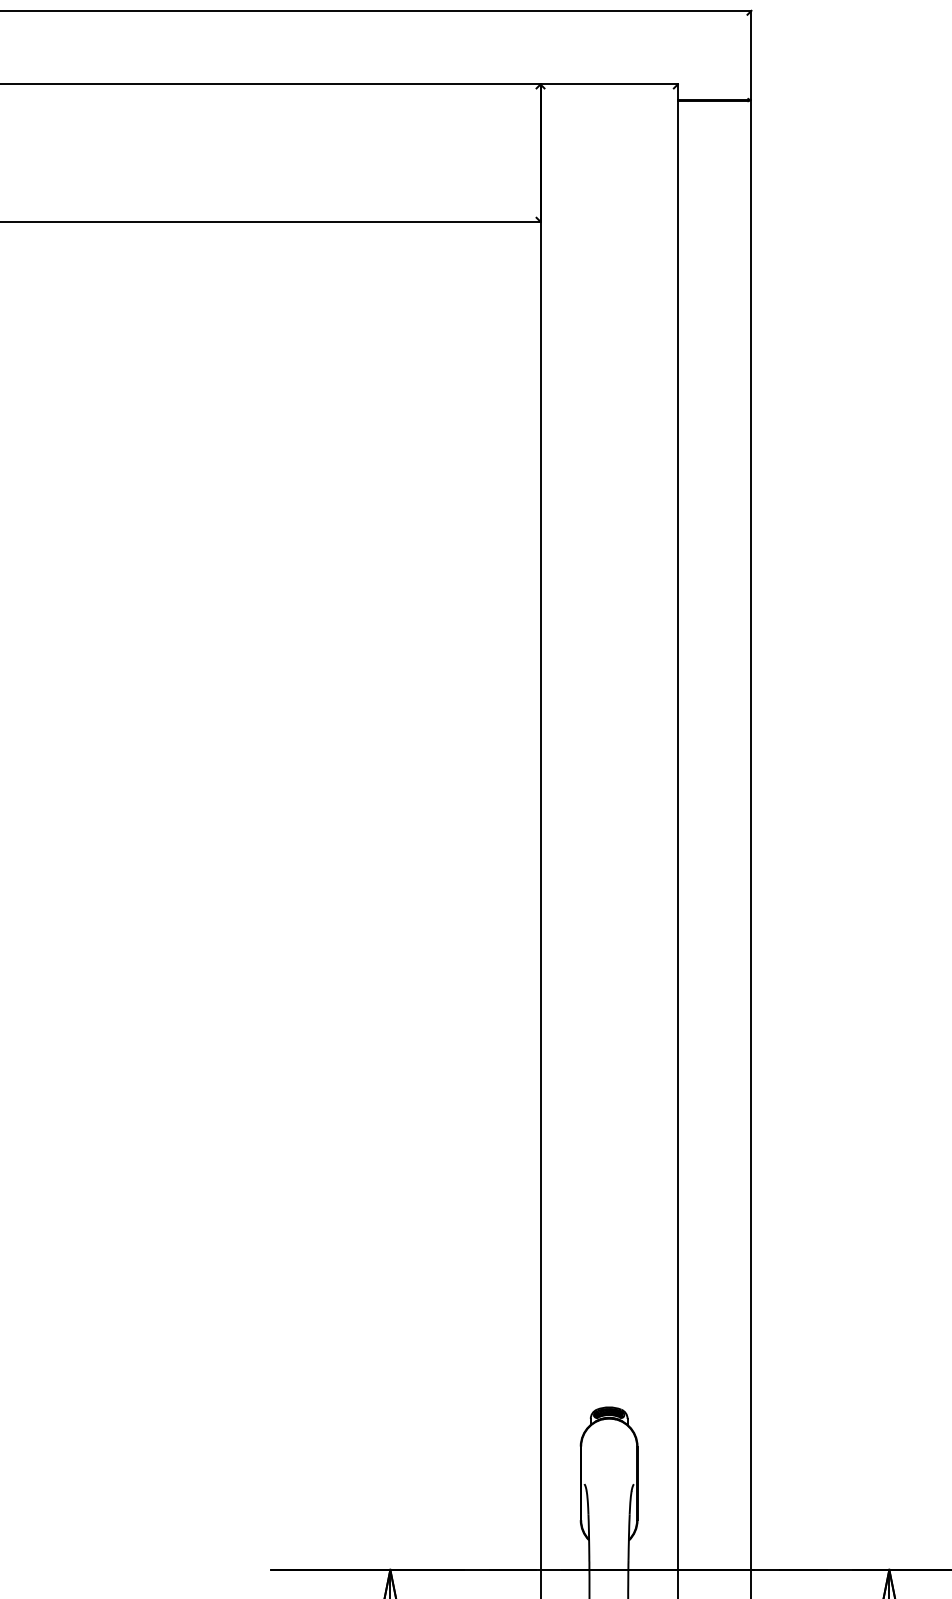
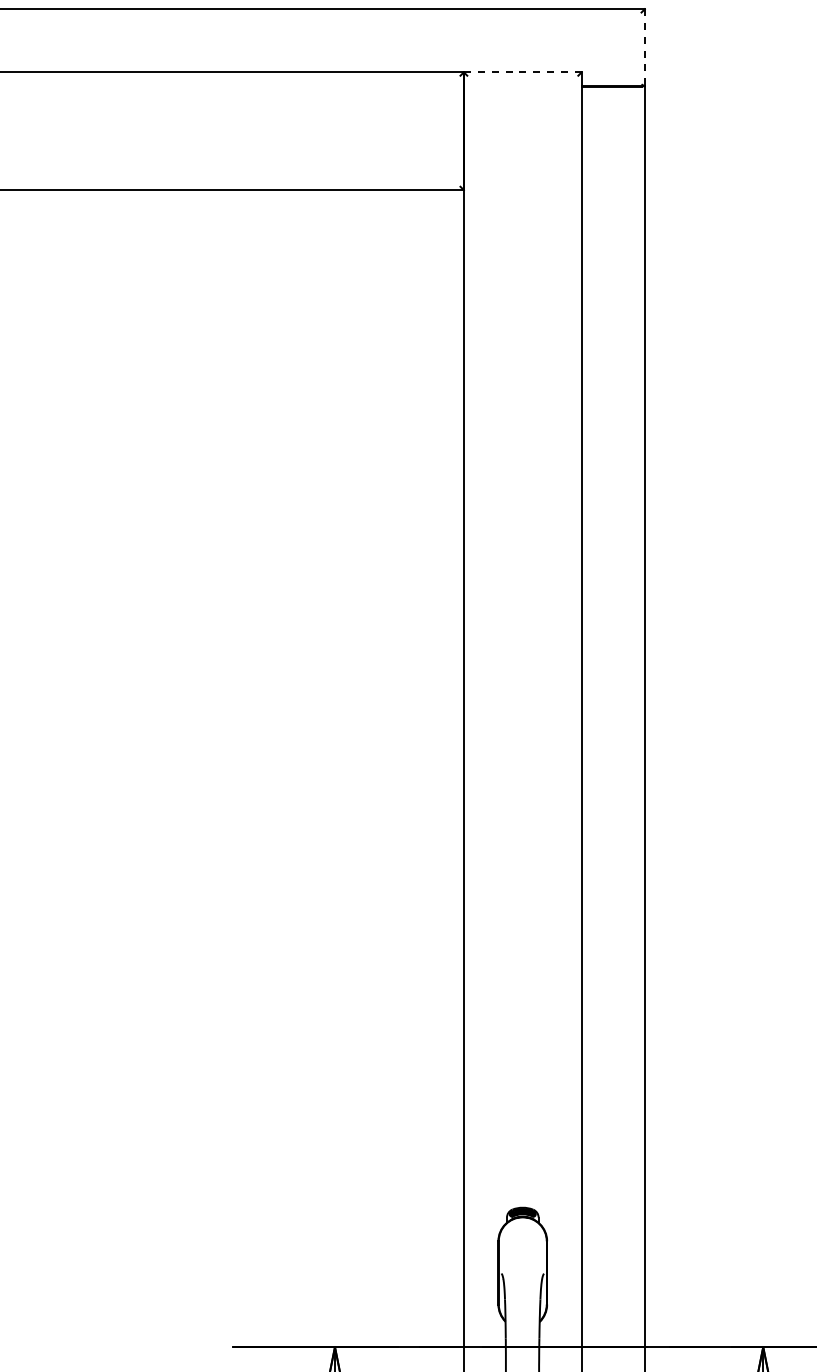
line: (750, 56) -> (644, 48), solid -> dashed
line: (608, 84) -> (522, 72), solid -> dashed

